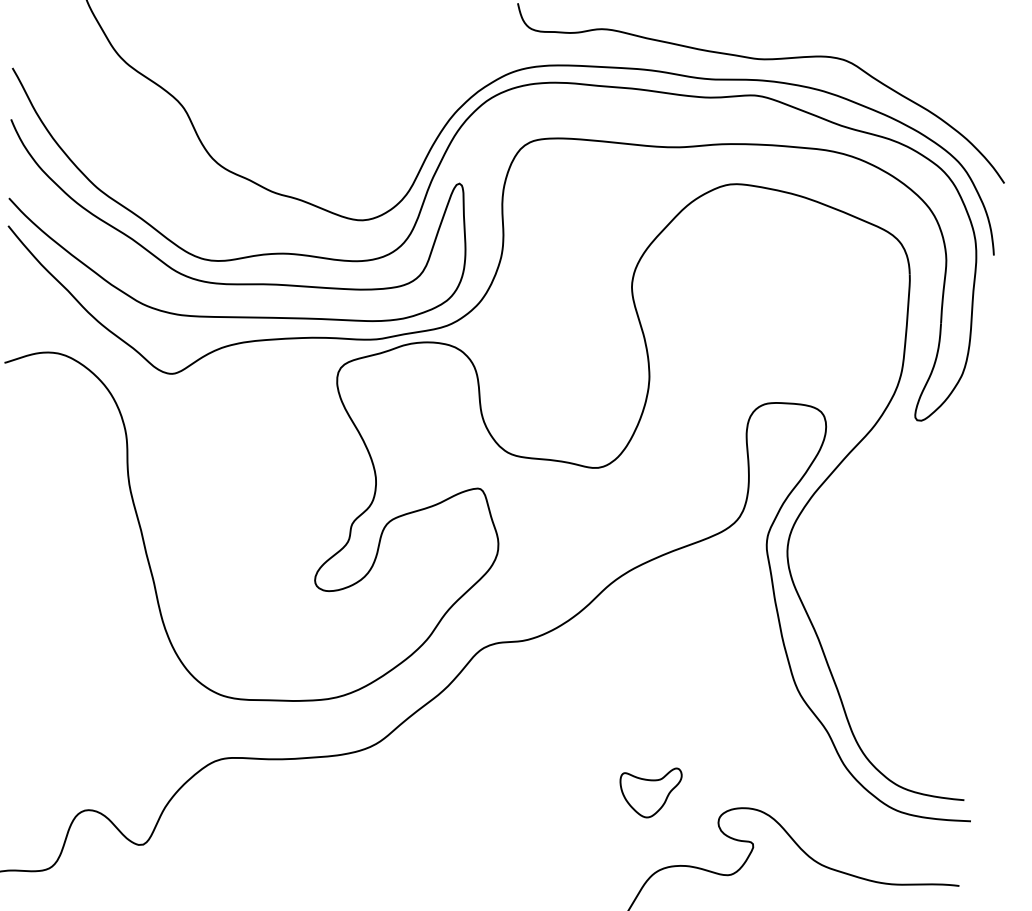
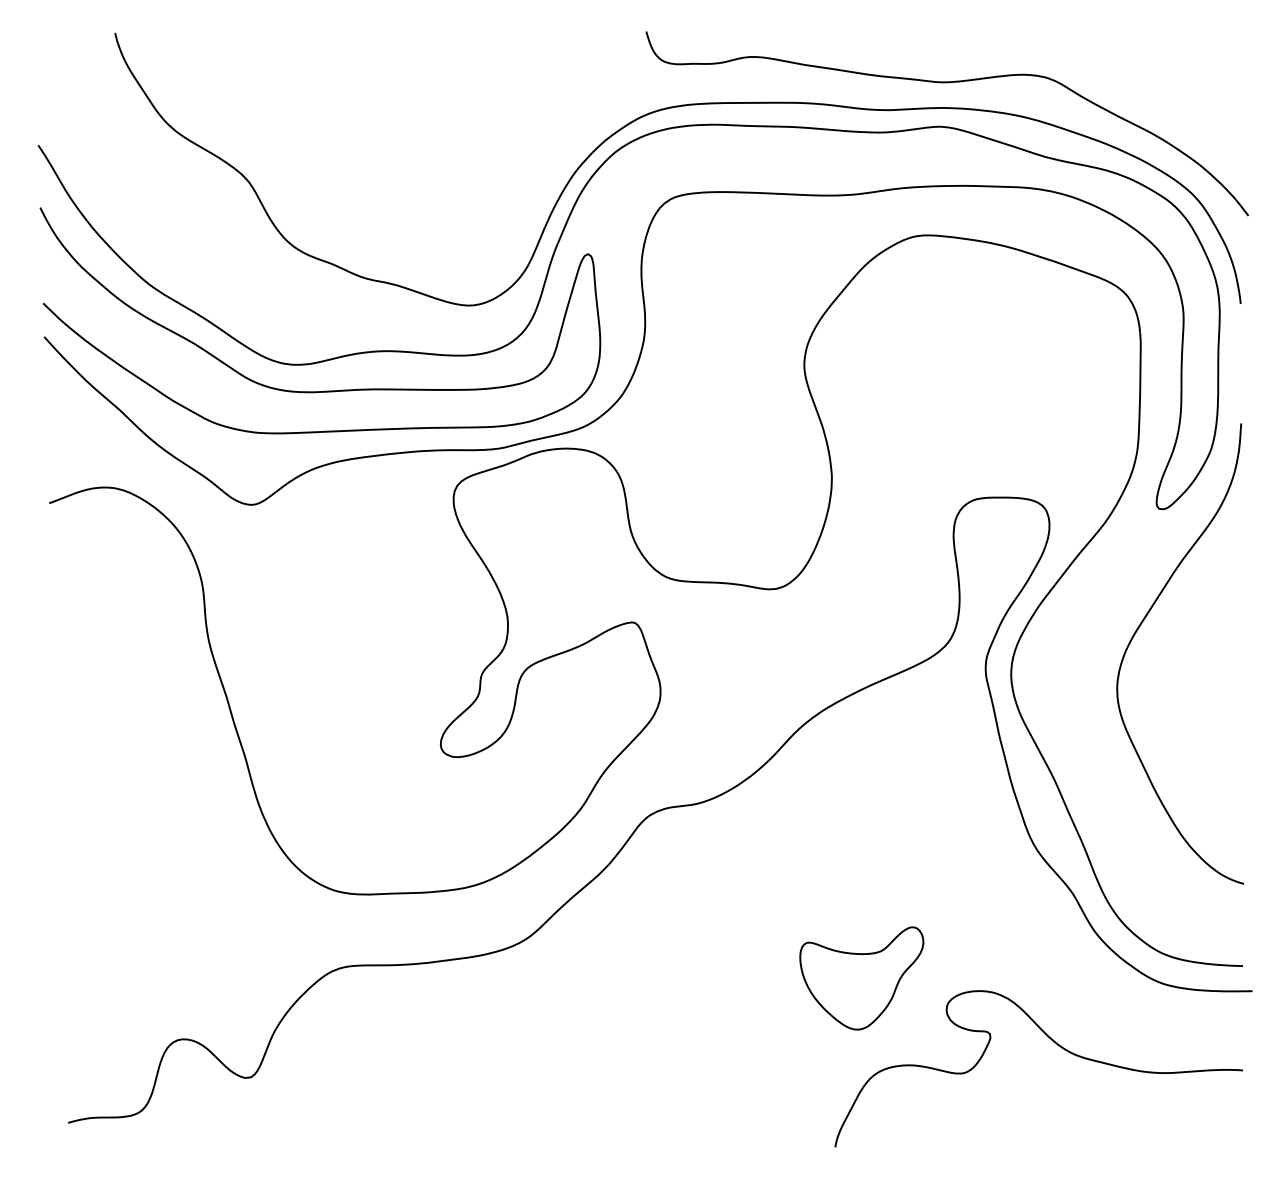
curve: (895, 517) -> (1139, 628), added
part: (649, 792) -> (861, 978), size x1.67

